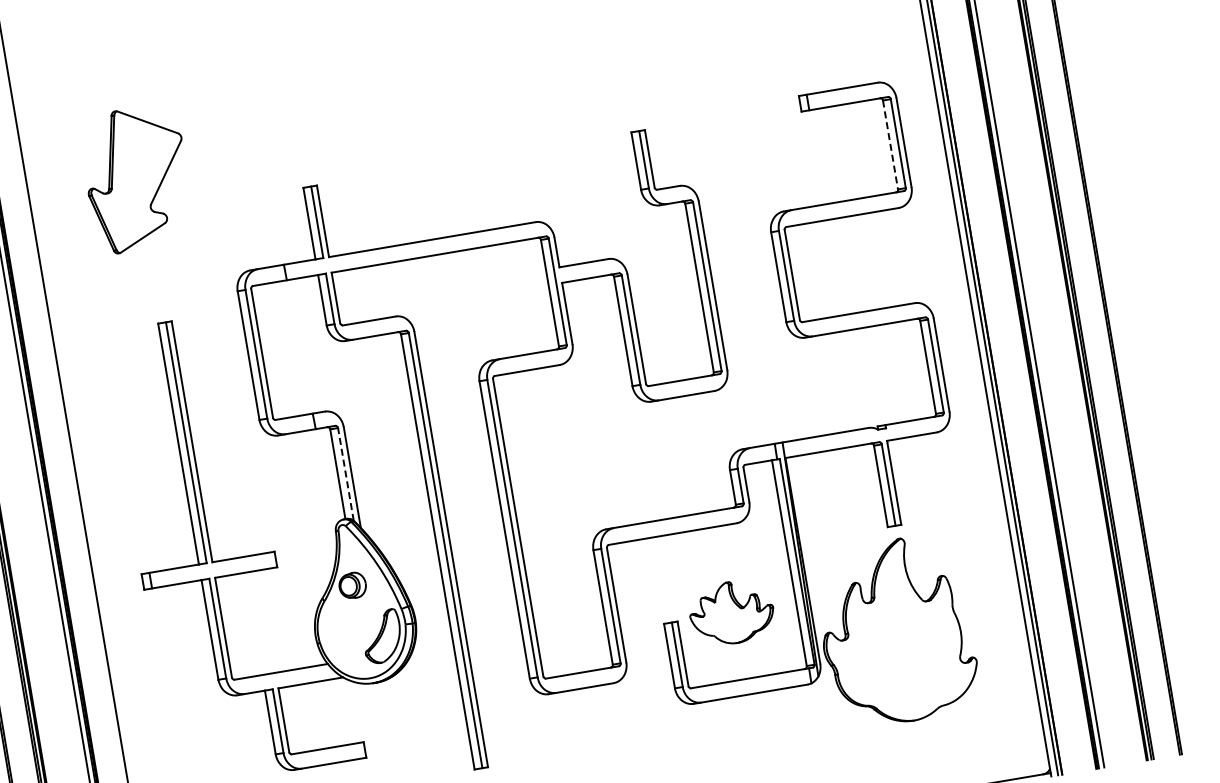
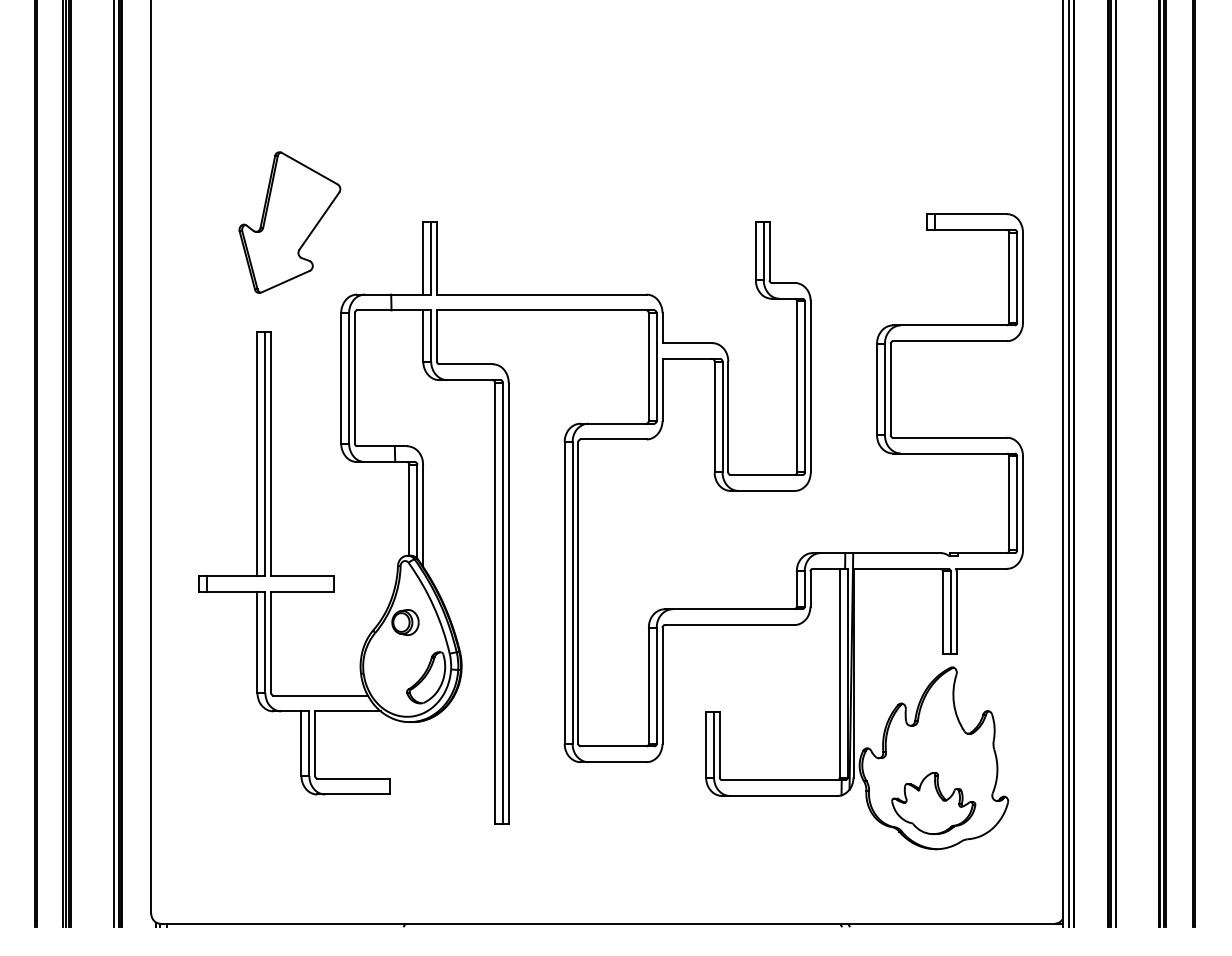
line: (890, 145) -> (1009, 278), dashed -> solid
part: (136, 178) -> (289, 222), moved
line: (346, 474) -> (417, 511), dashed -> solid
part: (731, 612) -> (933, 803), moved

